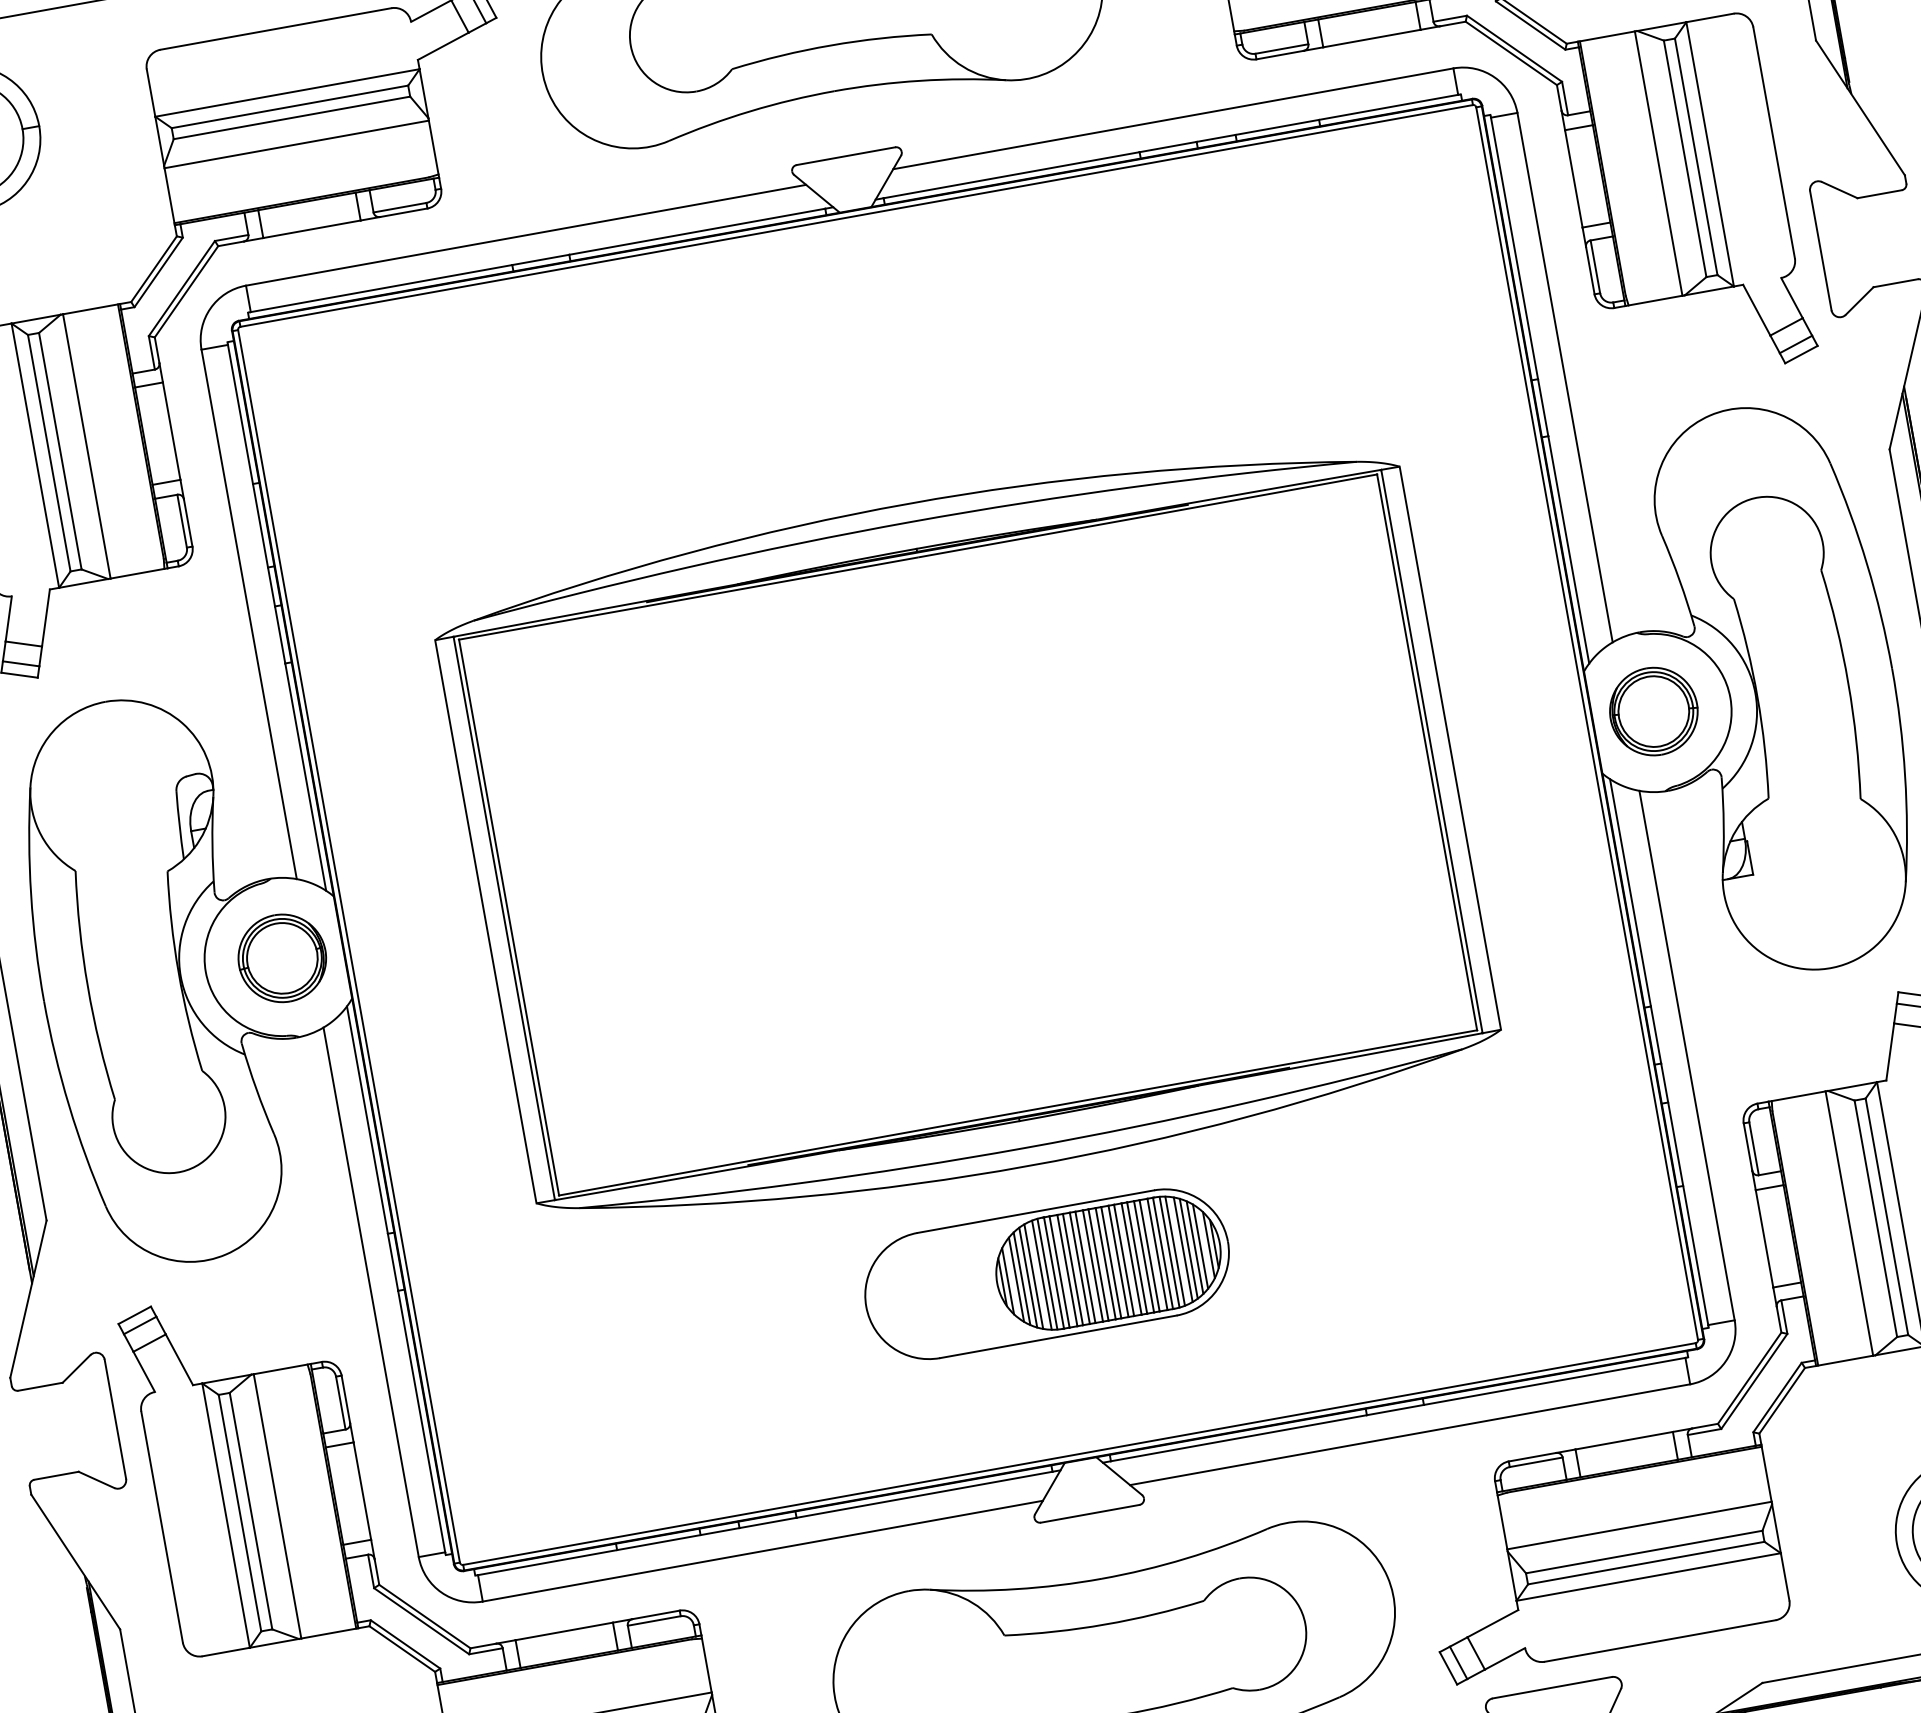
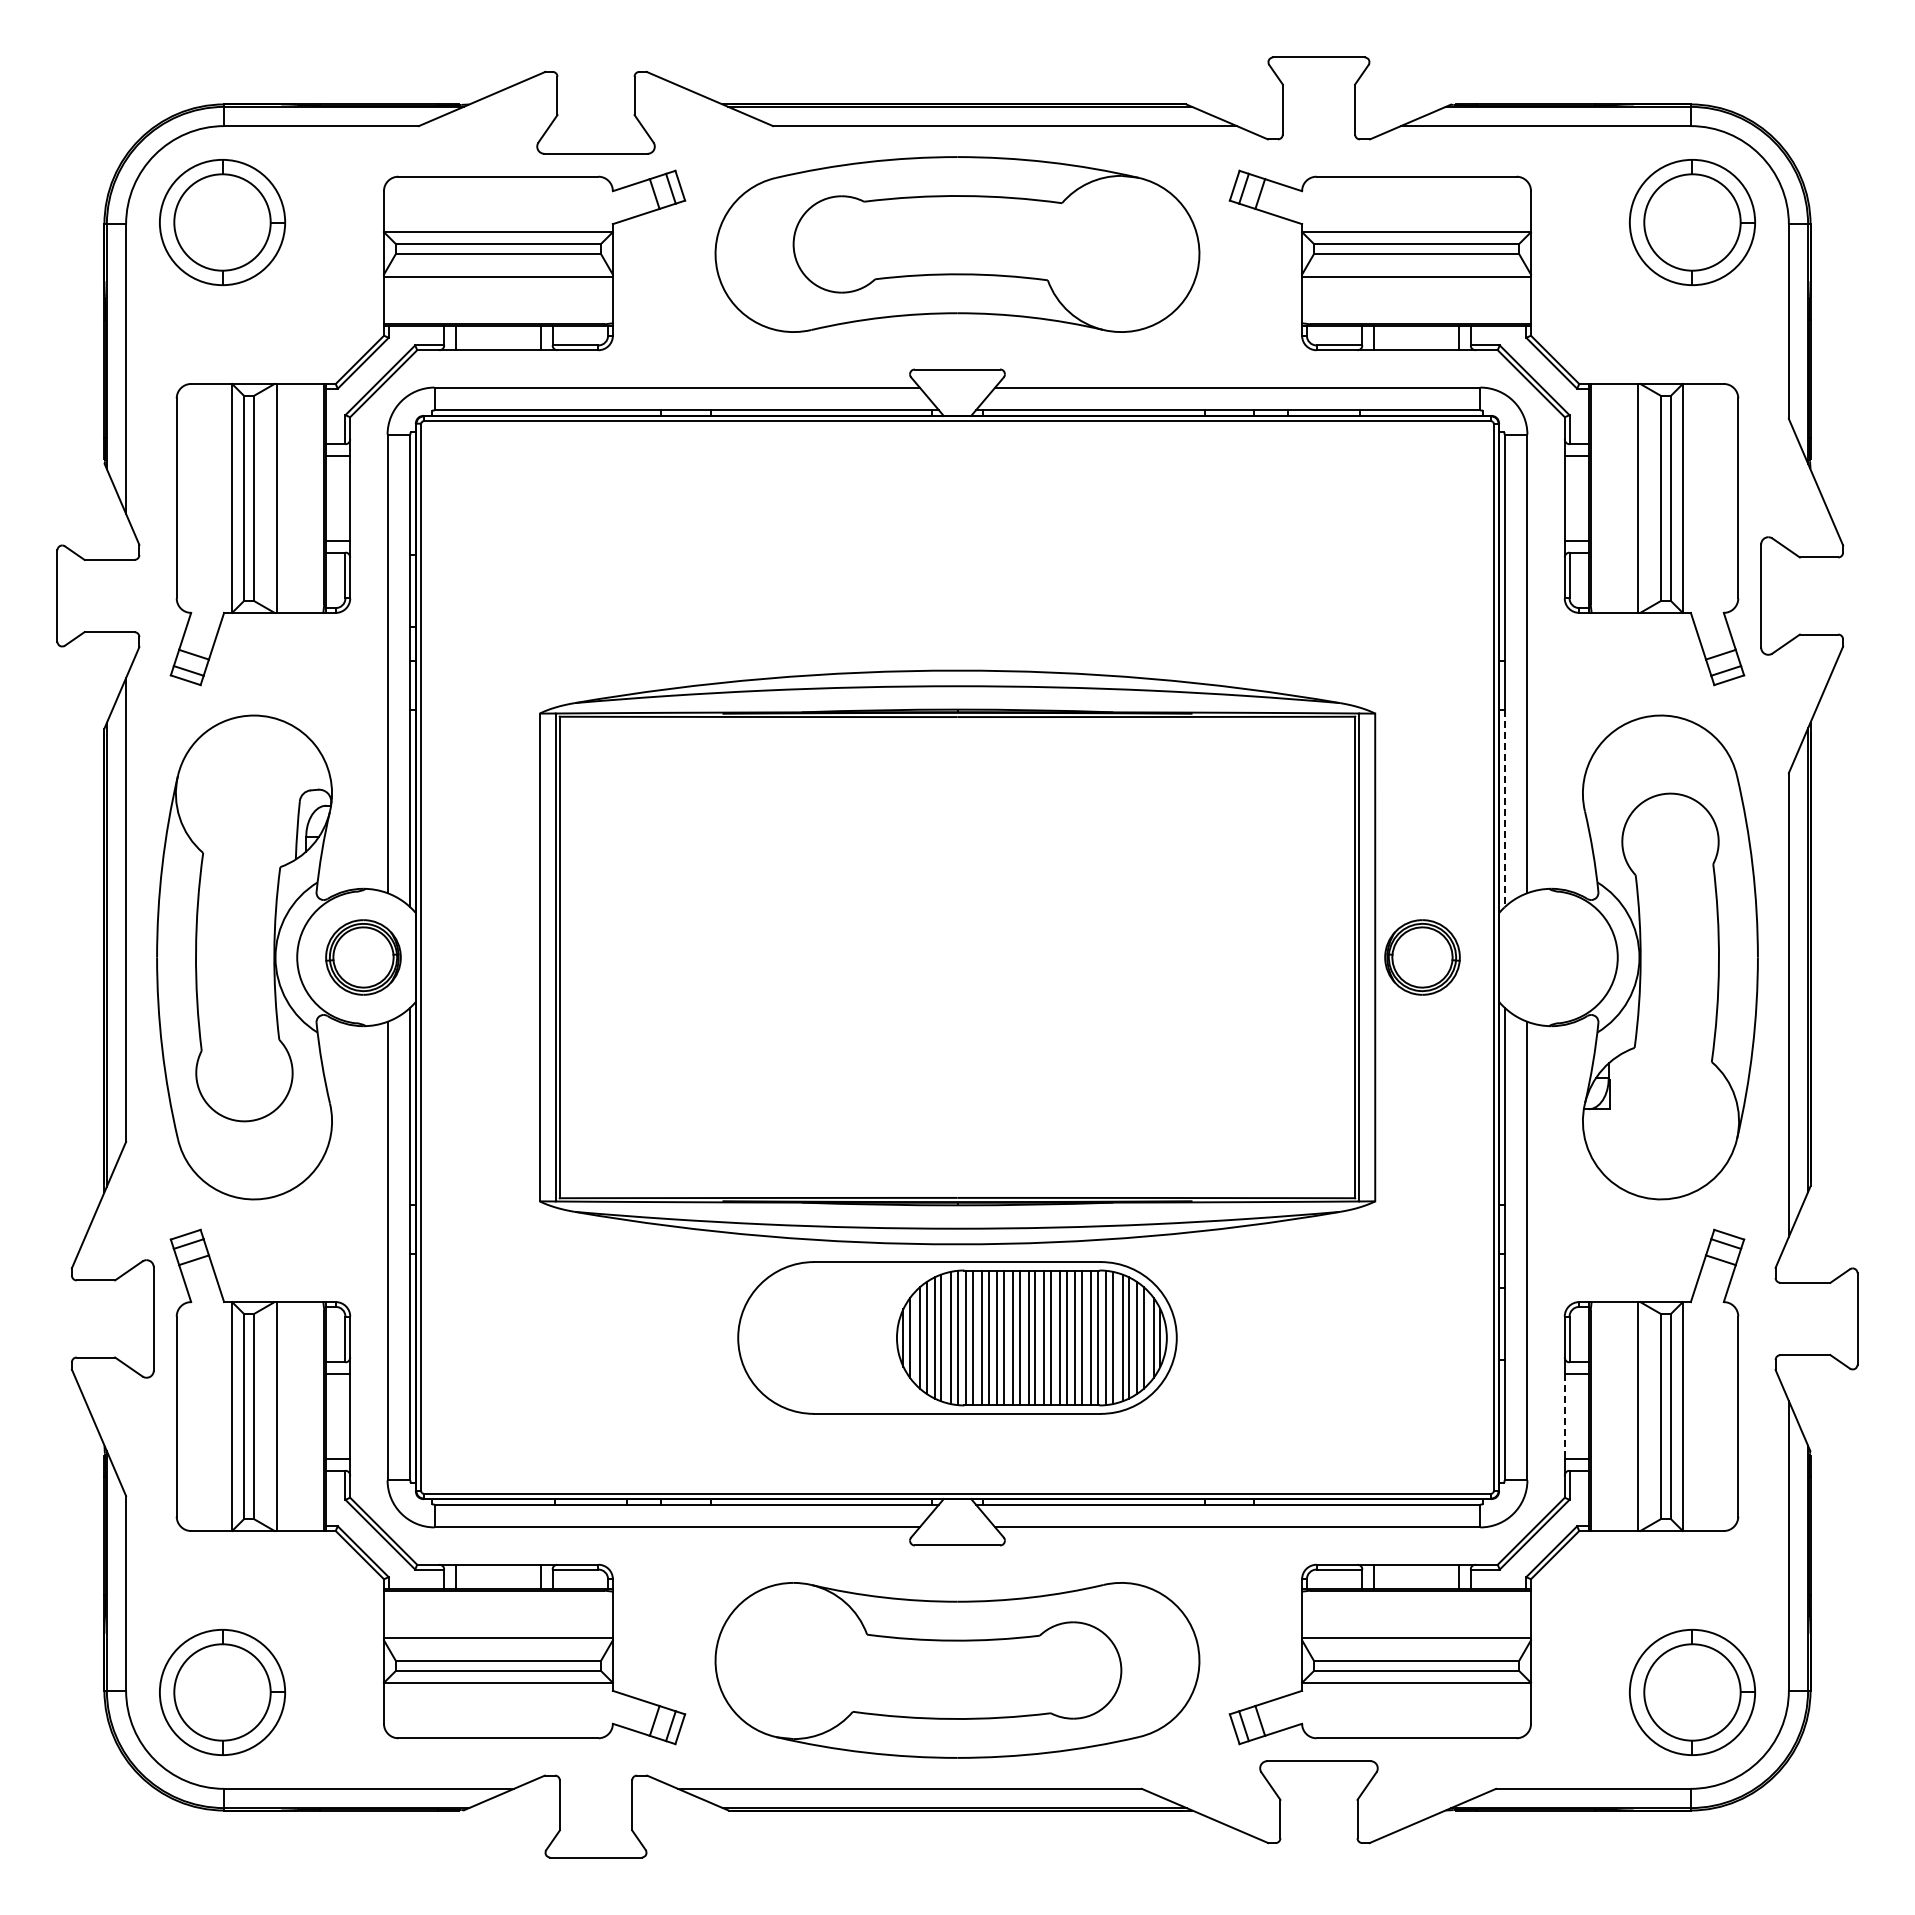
line: (1568, 550) -> (1504, 809), solid -> dashed
part: (1653, 711) -> (1422, 957), moved
line: (1764, 1239) -> (1564, 1417), solid -> dashed
part: (1047, 1273) -> (957, 1337), size x1.4

